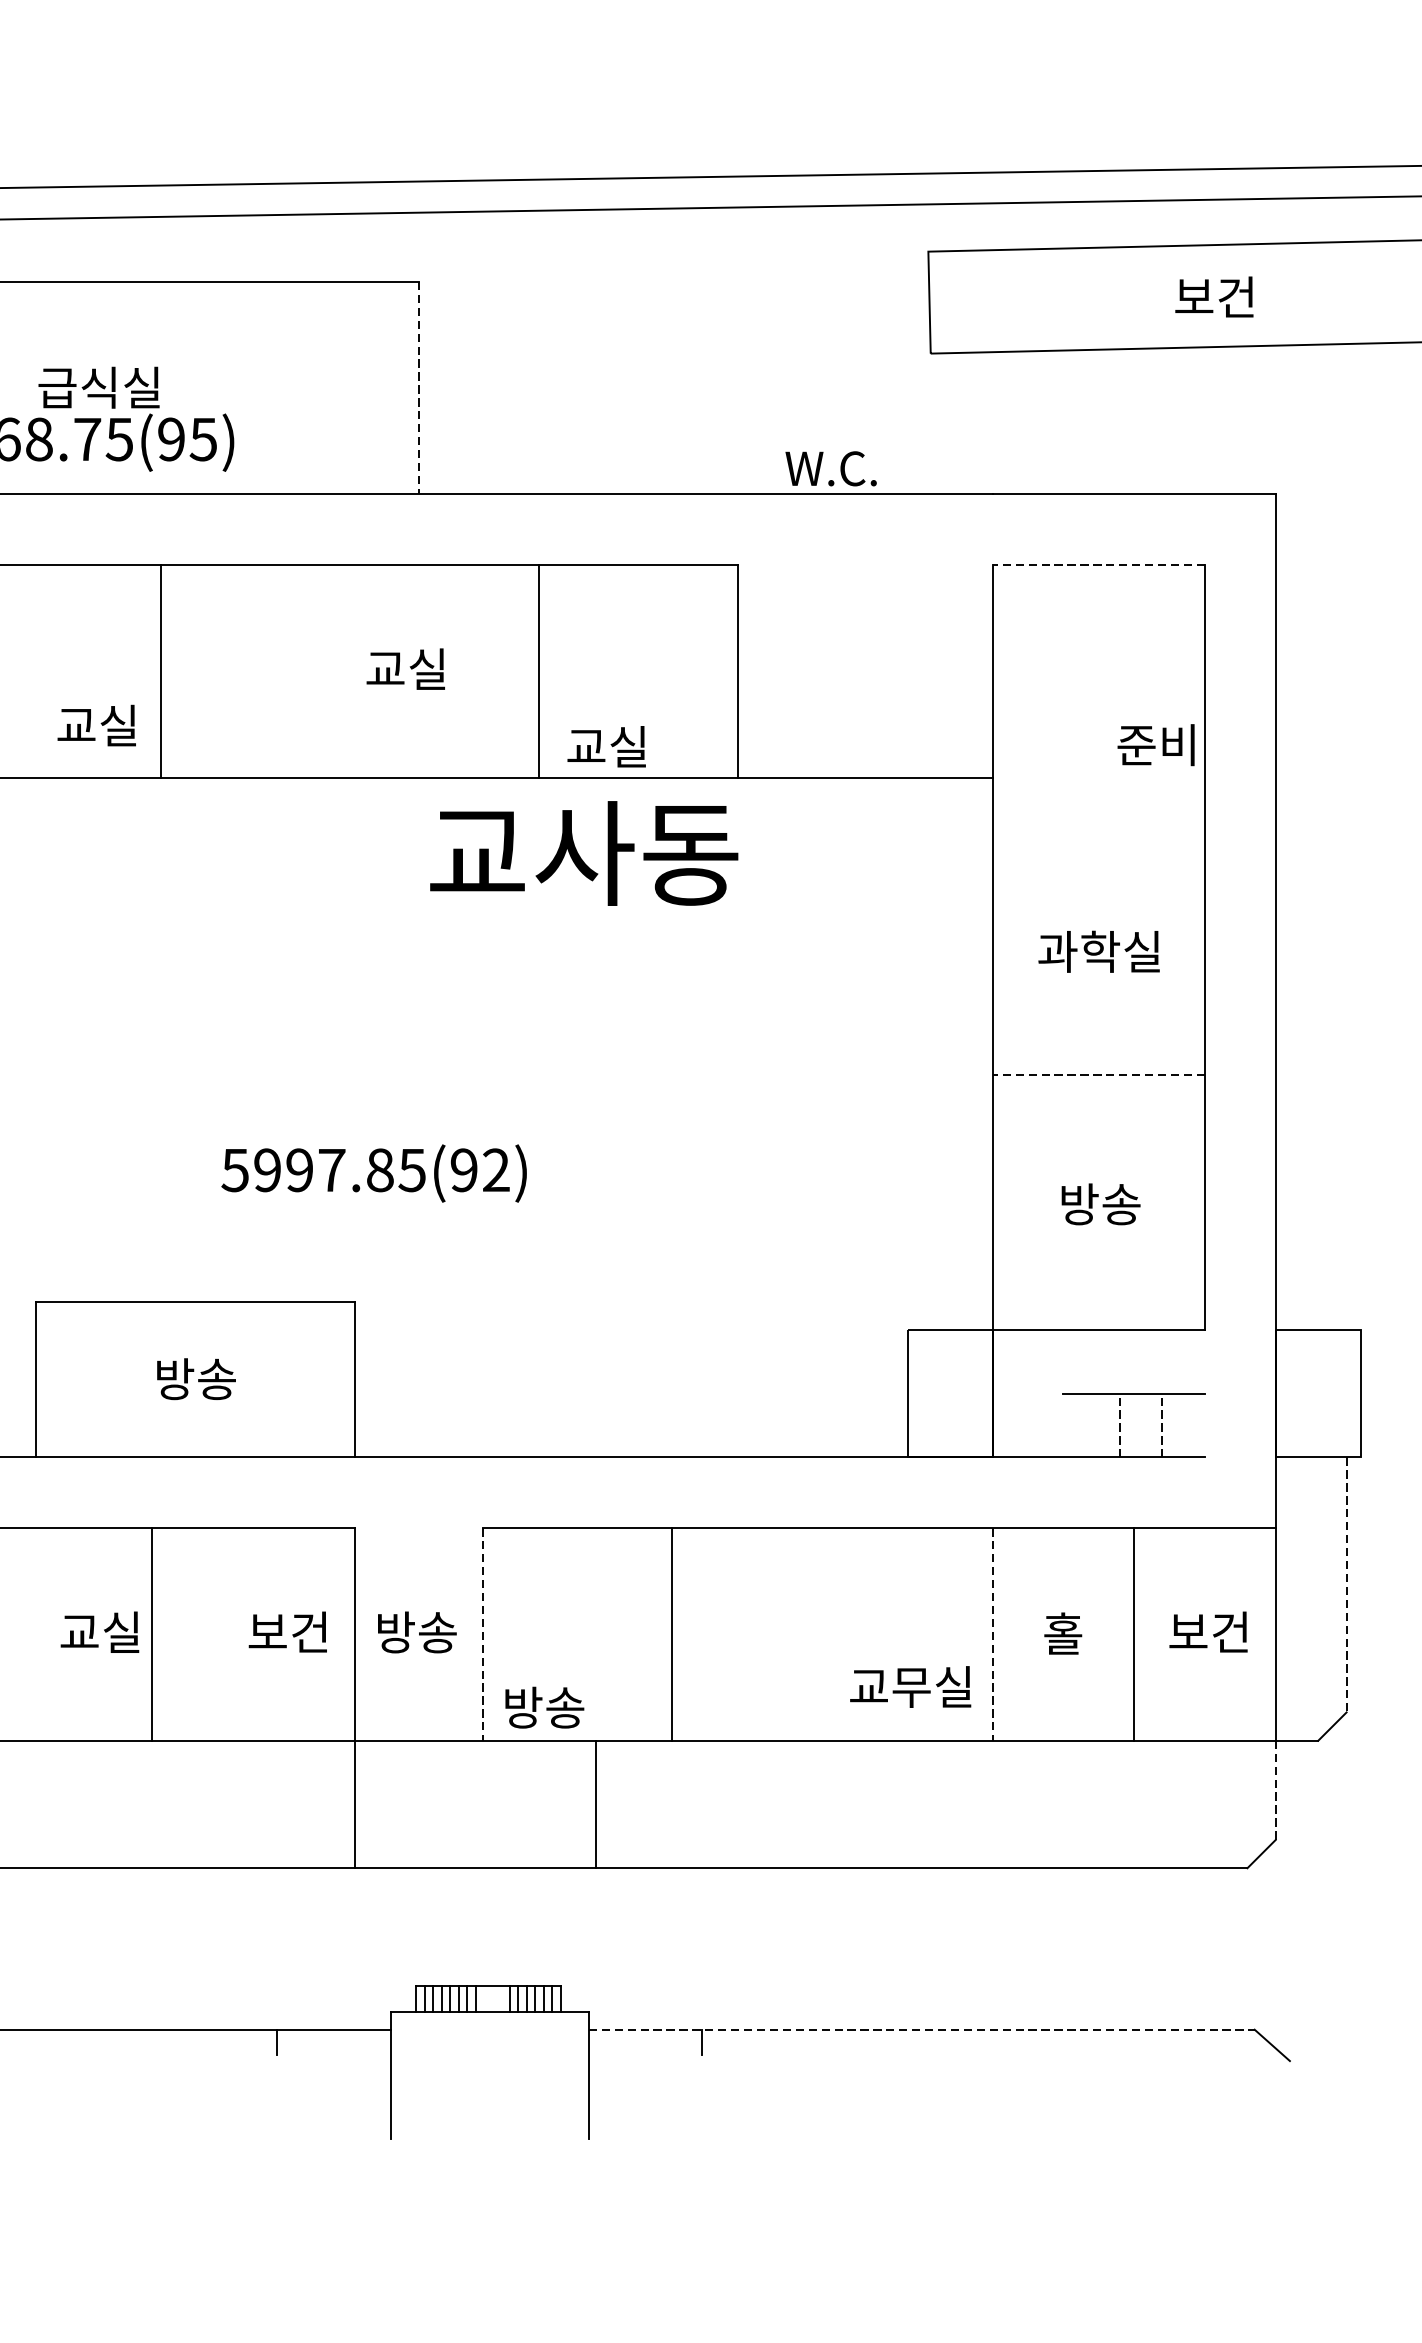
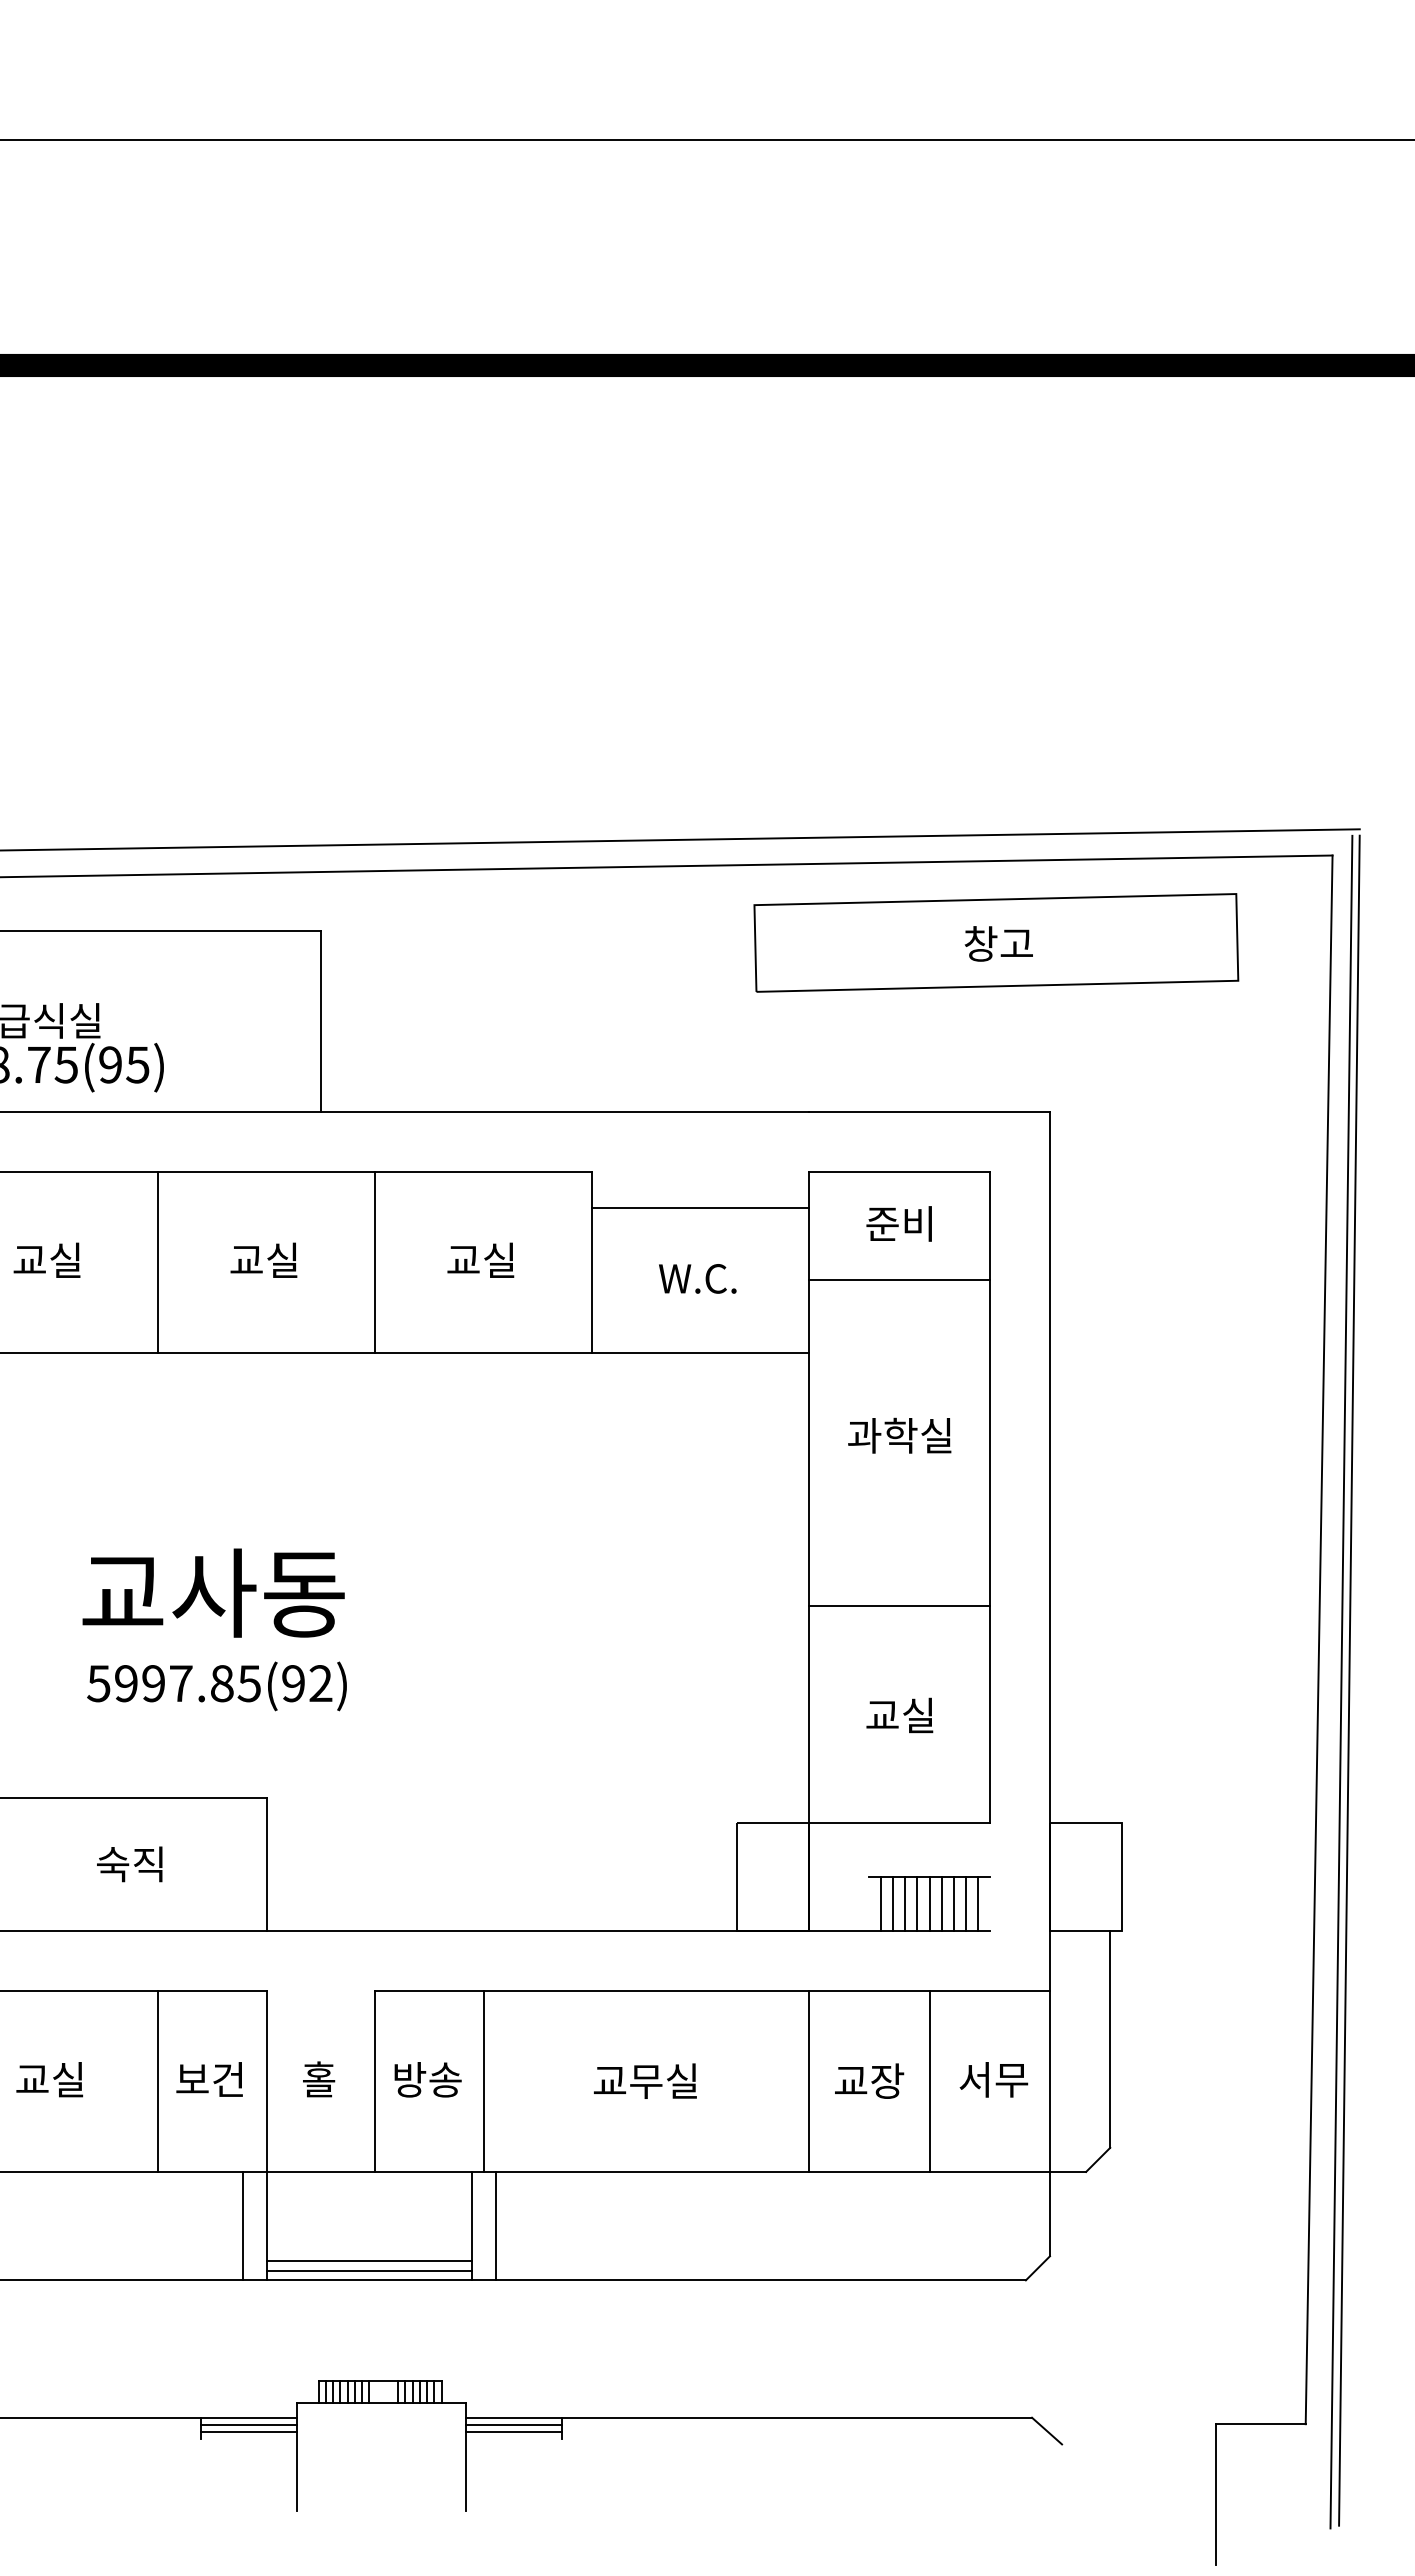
text: (1215, 296) -> (998, 943), 보건 -> 창고
line: (419, 388) -> (321, 1021), dashed -> solid
text: (830, 468) -> (697, 1278), moved
line: (1097, 564) -> (898, 1171), dashed -> solid
line: (864, 608) -> (700, 1208), added
text: (405, 668) -> (263, 1259), moved
line: (160, 670) -> (158, 1261), moved
line: (539, 670) -> (375, 1261), moved
line: (1098, 692) -> (899, 1280), added
text: (96, 724) -> (46, 1259), moved
text: (1155, 744) -> (898, 1223), moved
text: (606, 745) -> (480, 1259), moved
text: (583, 852) -> (213, 1592), moved
text: (1098, 951) -> (899, 1435), moved
line: (1097, 1074) -> (898, 1605), dashed -> solid
text: (373, 1173) -> (216, 1686), moved
text: (1100, 1204) -> (900, 1715), 방송 -> 교실
text: (196, 1379) -> (131, 1864), 방송 -> 숙직
line: (1077, 1425) -> (881, 1903), added
line: (1091, 1425) -> (893, 1903), added
line: (1105, 1425) -> (905, 1903), added
line: (1120, 1425) -> (917, 1903), dashed -> solid
line: (1134, 1425) -> (929, 1903), added
line: (1148, 1425) -> (941, 1903), added
line: (1162, 1425) -> (953, 1903), dashed -> solid
line: (1176, 1425) -> (965, 1903), added
line: (1190, 1425) -> (977, 1903), added
line: (1346, 1585) -> (1110, 2039), dashed -> solid
text: (417, 1632) -> (319, 2079), 방송 -> 홀
text: (1209, 1632) -> (993, 2079), 보건 -> 서무
text: (1063, 1633) -> (869, 2080), 홀 -> 교장
line: (152, 1634) -> (158, 2081), moved
line: (672, 1634) -> (483, 2081), moved
line: (482, 1635) -> (375, 2082), dashed -> solid
line: (993, 1635) -> (809, 2082), dashed -> solid
text: (910, 1686) -> (645, 2080), moved
text: (544, 1707) -> (427, 2079), moved
line: (1275, 1790) -> (1049, 2214), dashed -> solid
line: (326, 1803) -> (242, 2225), added
line: (623, 1803) -> (495, 2225), added
line: (474, 1846) -> (368, 2261), added
line: (474, 1856) -> (368, 2270), added
line: (922, 2029) -> (749, 2417), dashed -> solid
line: (333, 2037) -> (248, 2424), added
line: (645, 2037) -> (513, 2424), added
line: (333, 2047) -> (248, 2432), added
line: (645, 2047) -> (513, 2432), added

